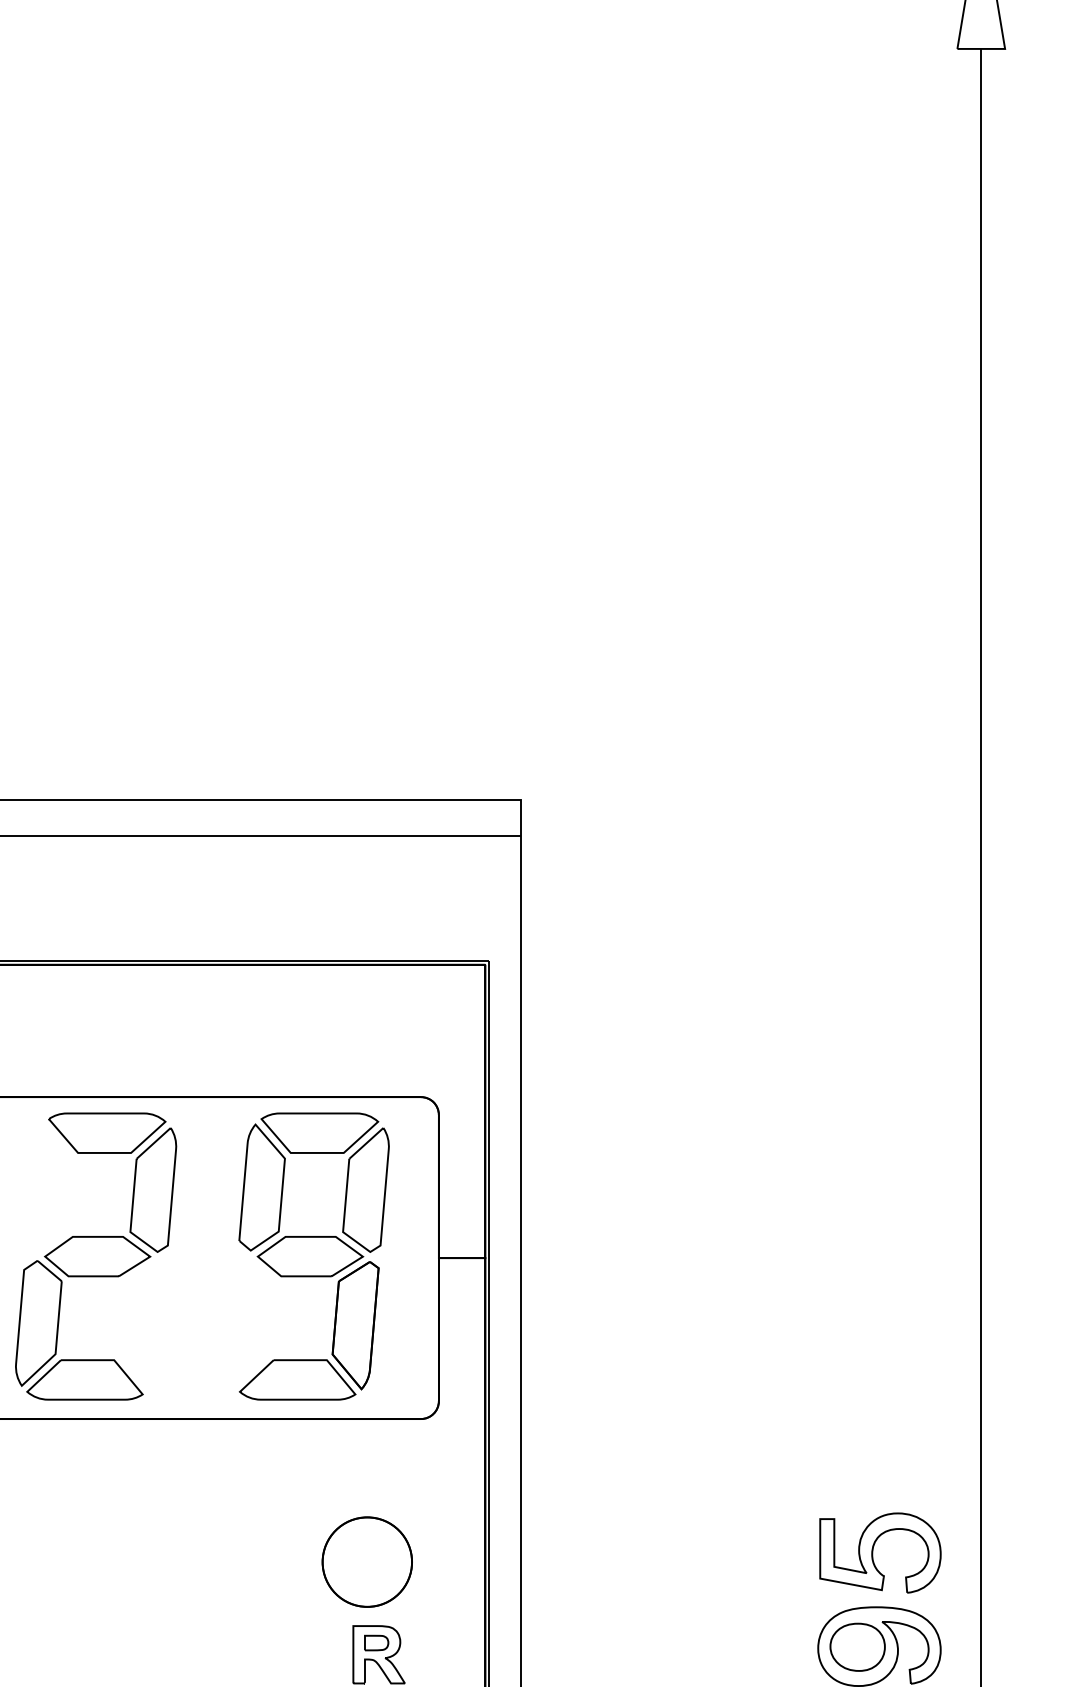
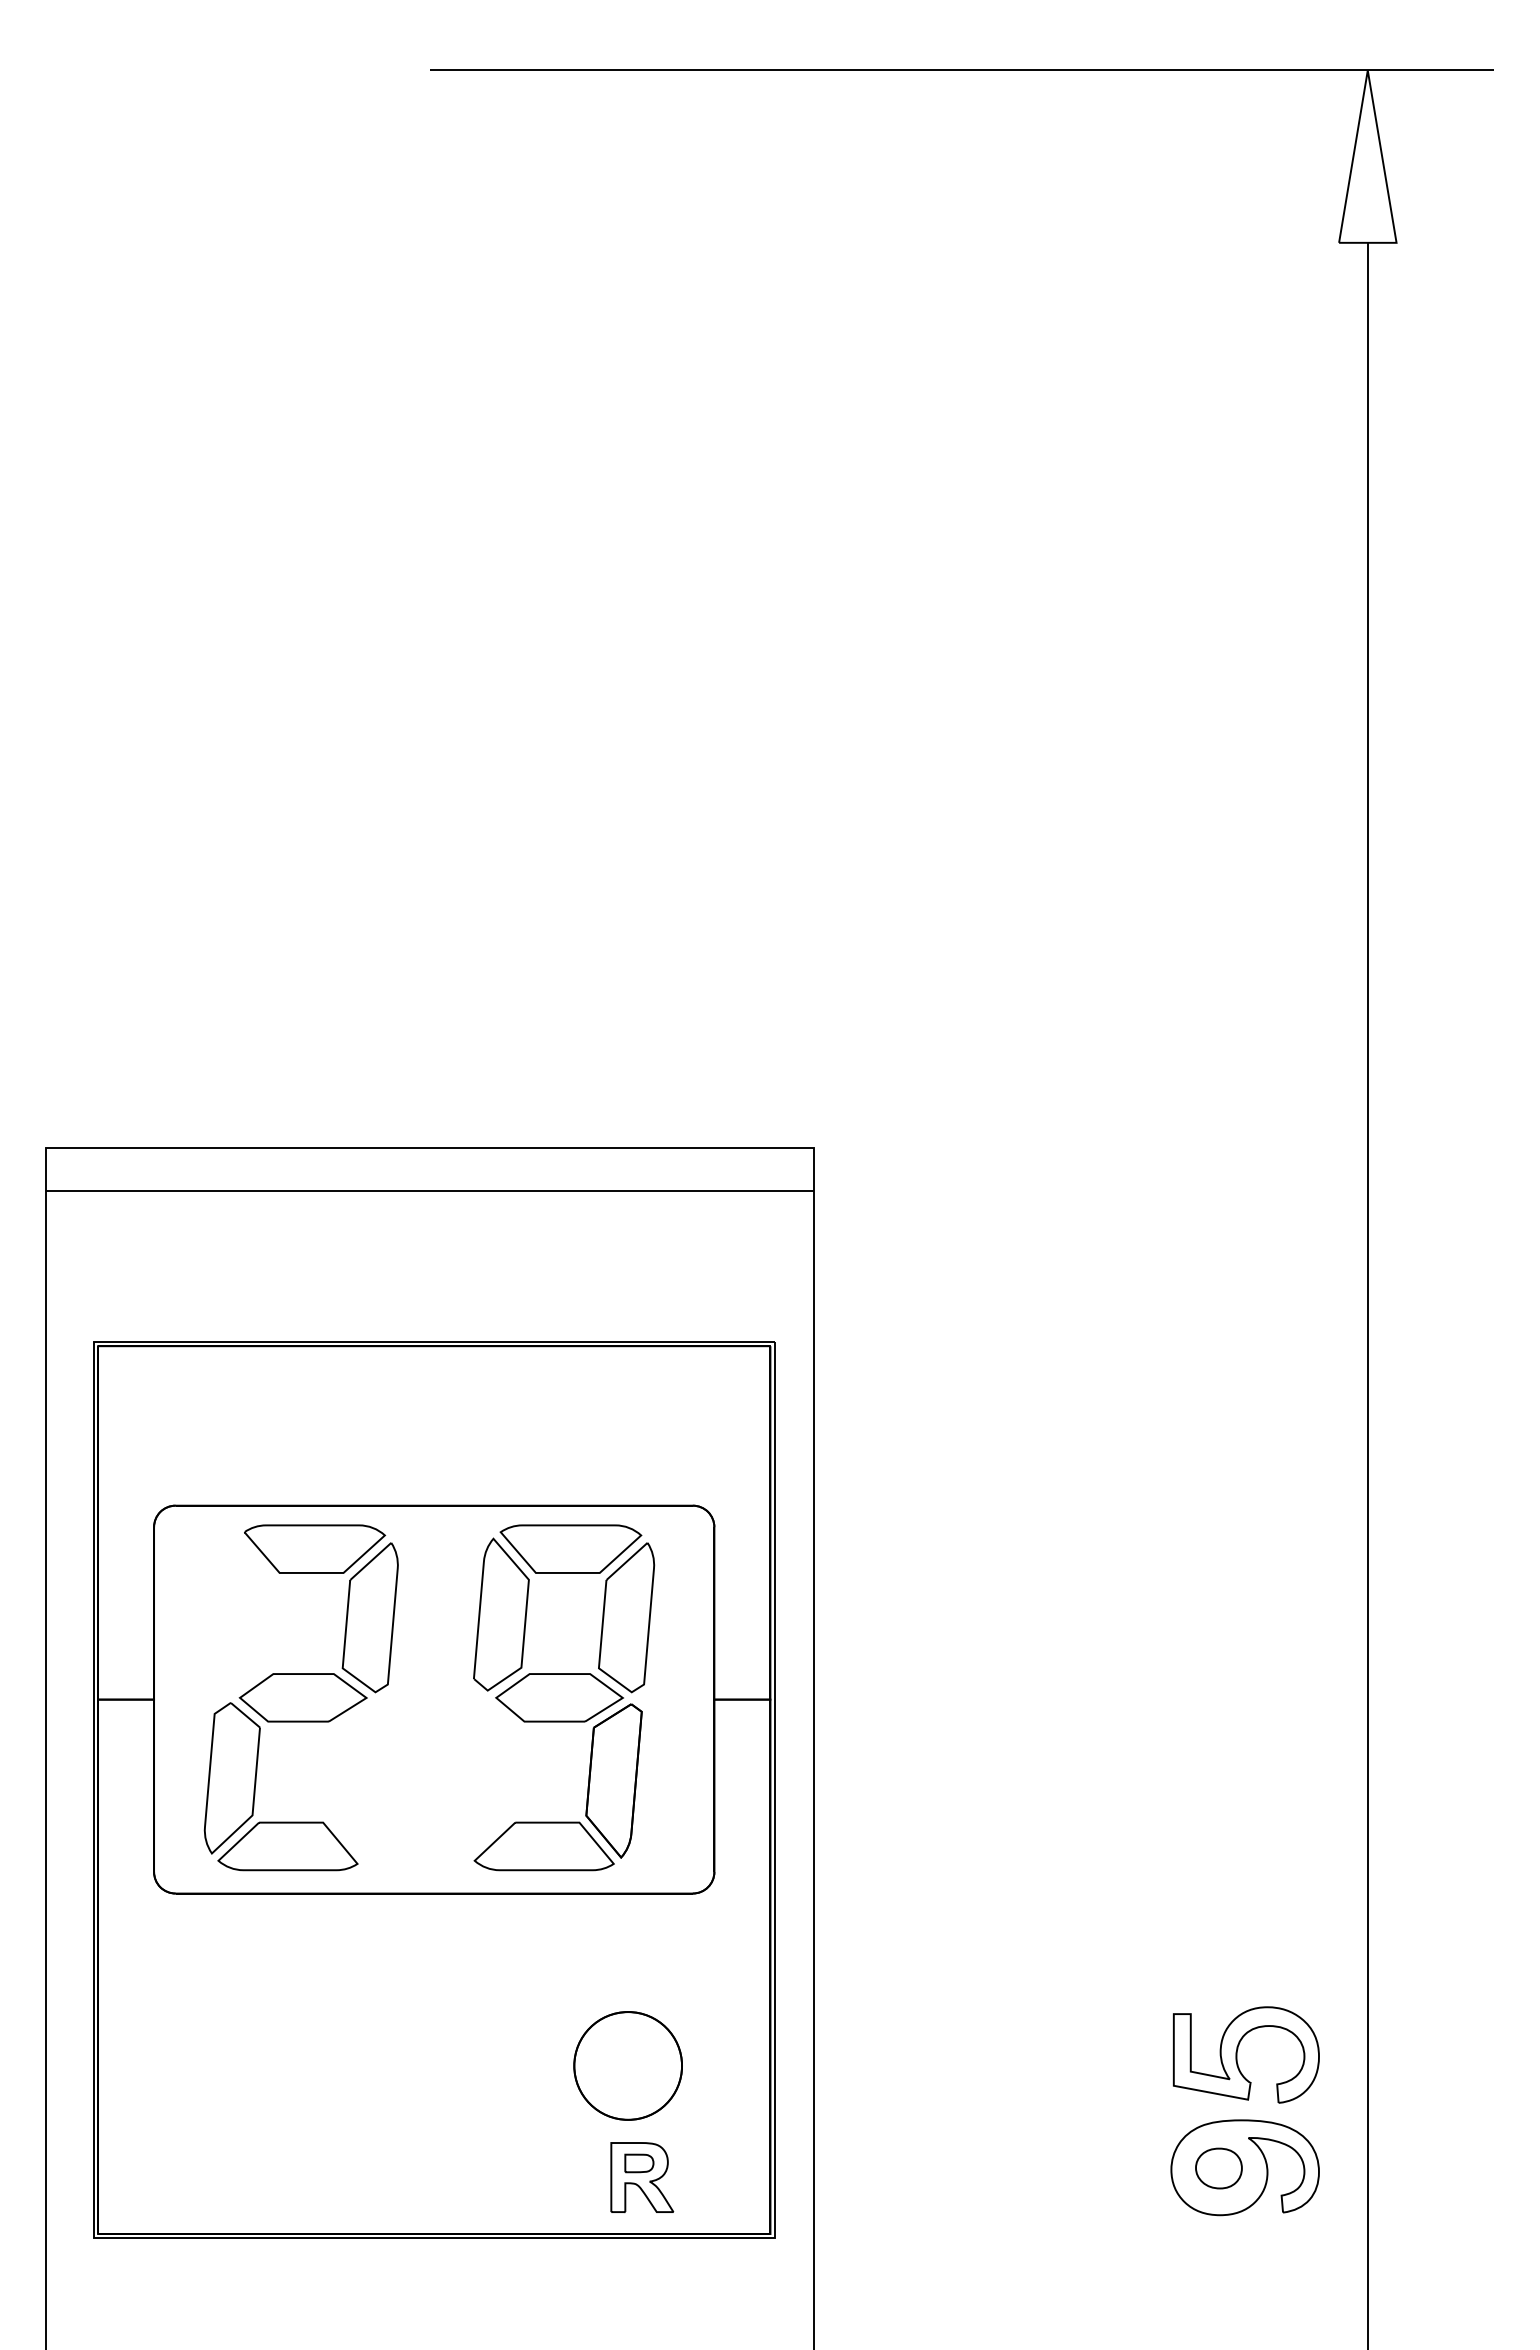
part: (857, 1647) -> (1218, 2168), size x0.7

